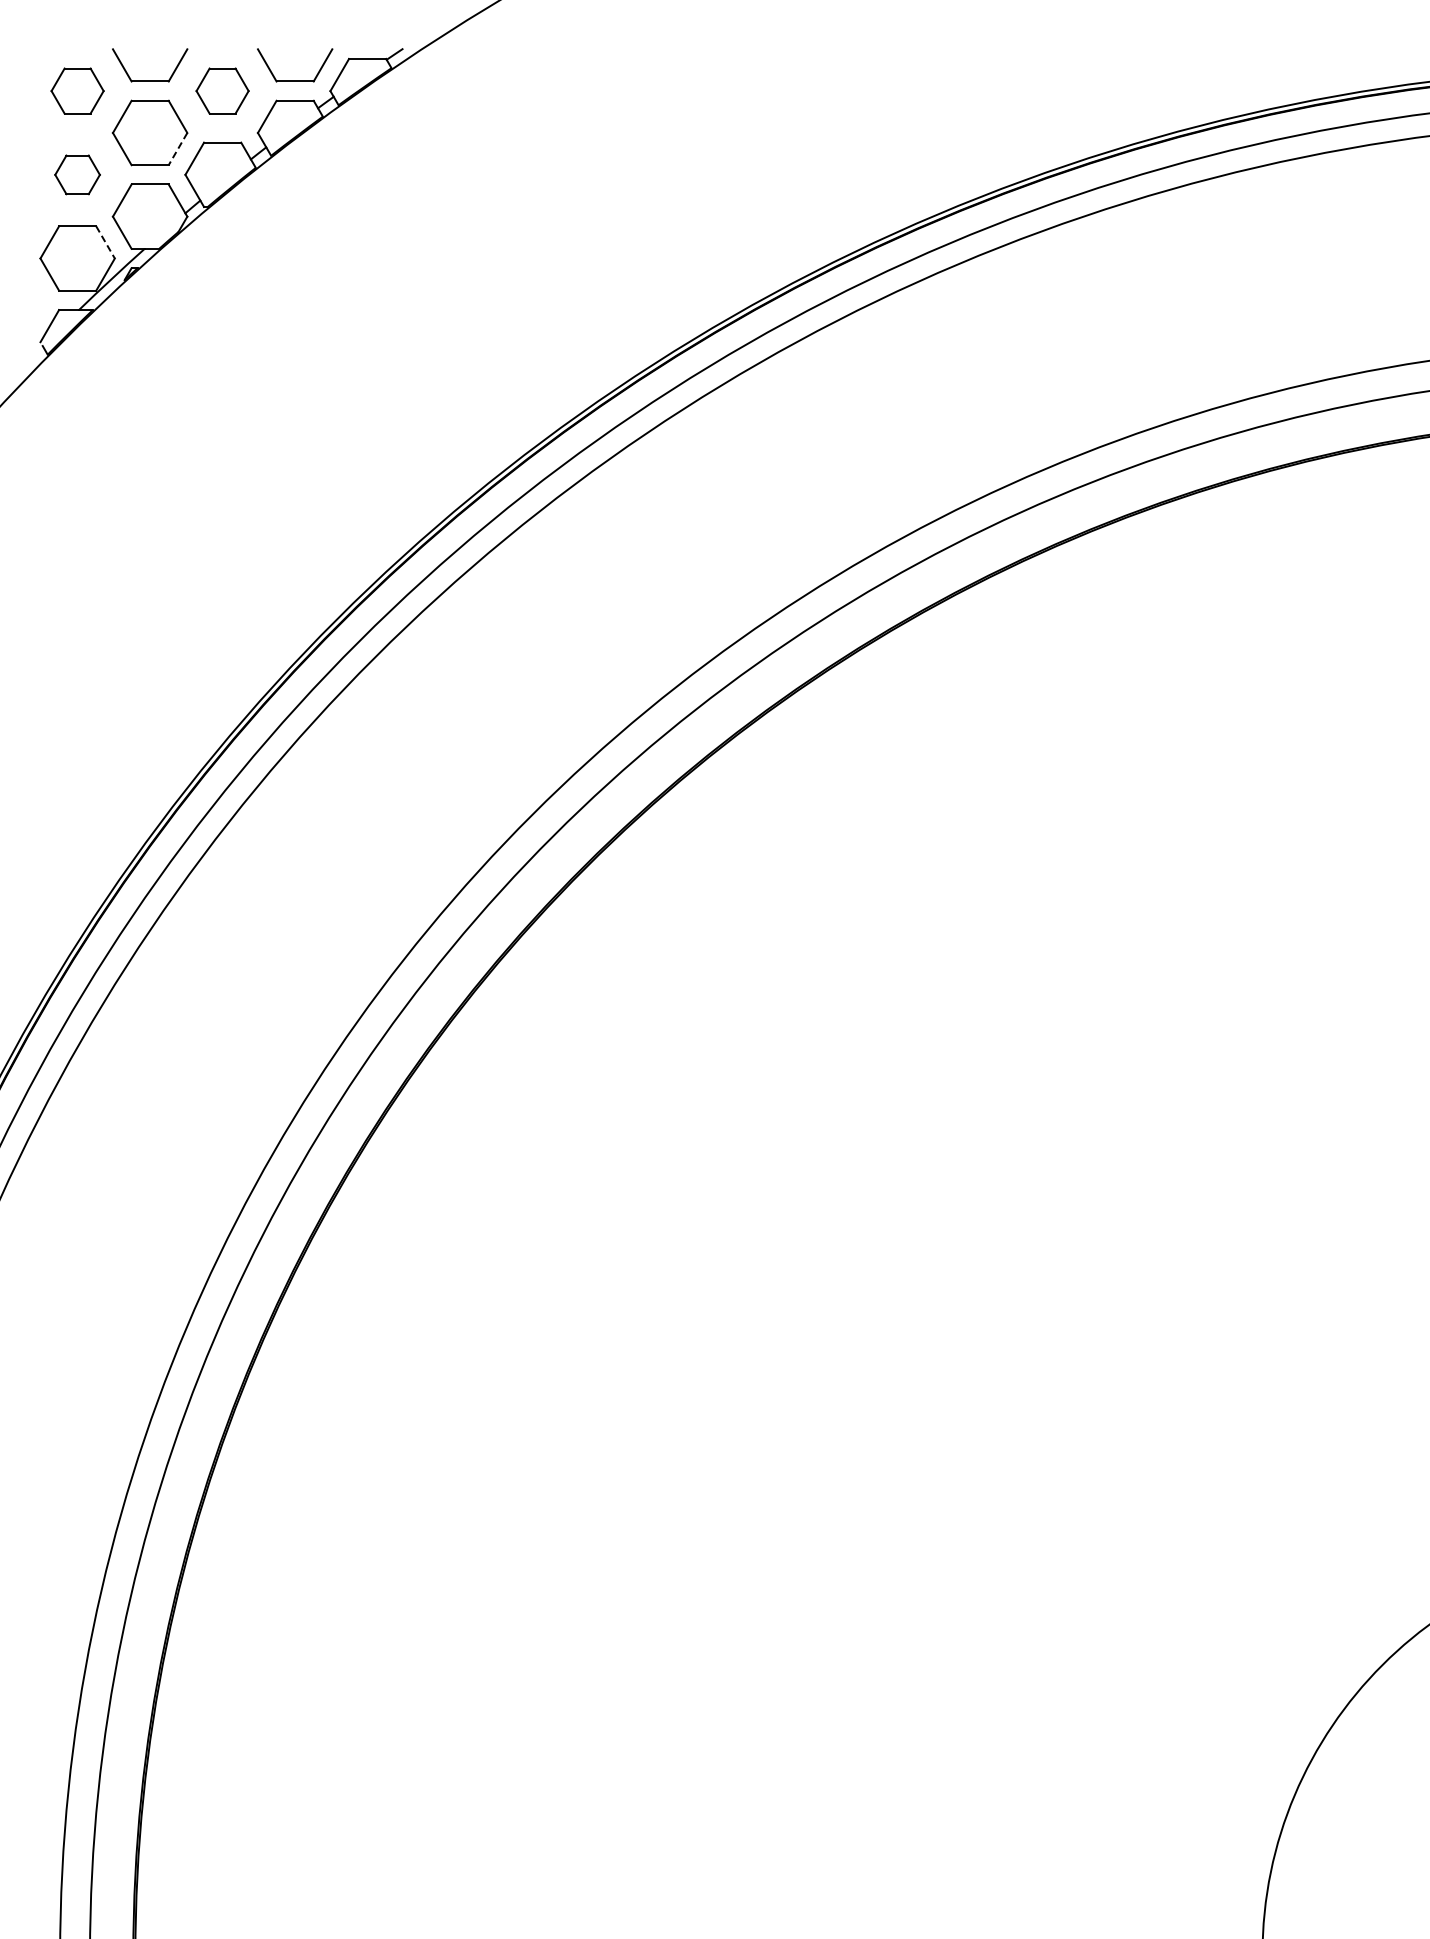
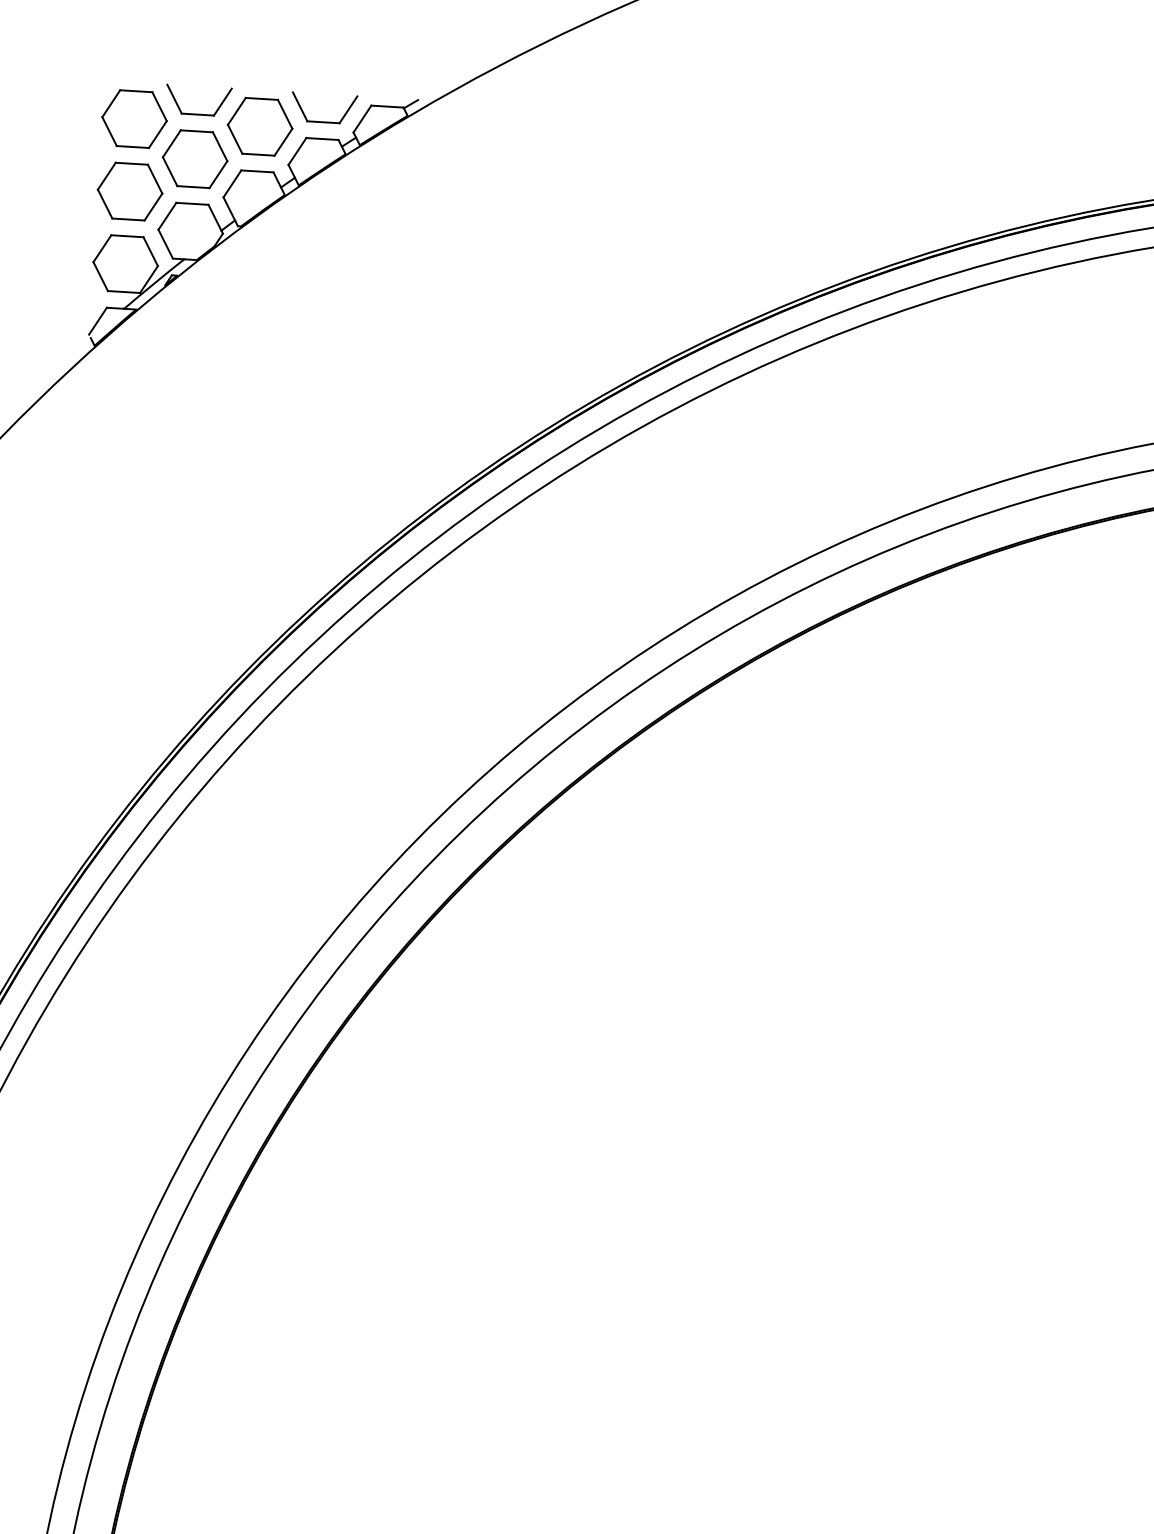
part: (77, 90) -> (134, 118), size x1.43
part: (222, 90) -> (260, 126), size x1.43
line: (178, 149) -> (218, 175), dashed -> solid
part: (77, 174) -> (130, 191), size x1.67
line: (105, 242) -> (150, 251), dashed -> solid

